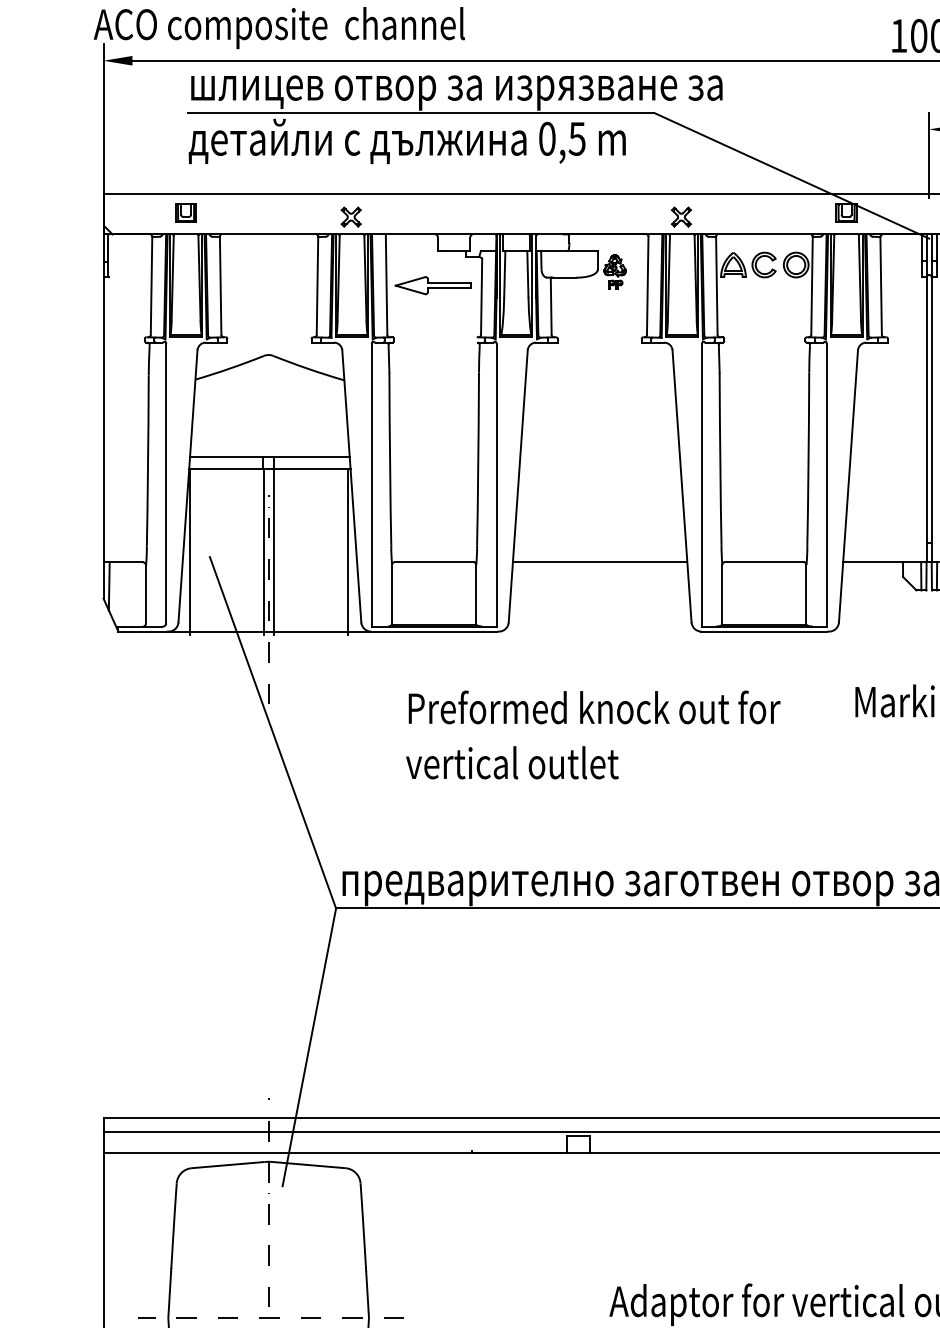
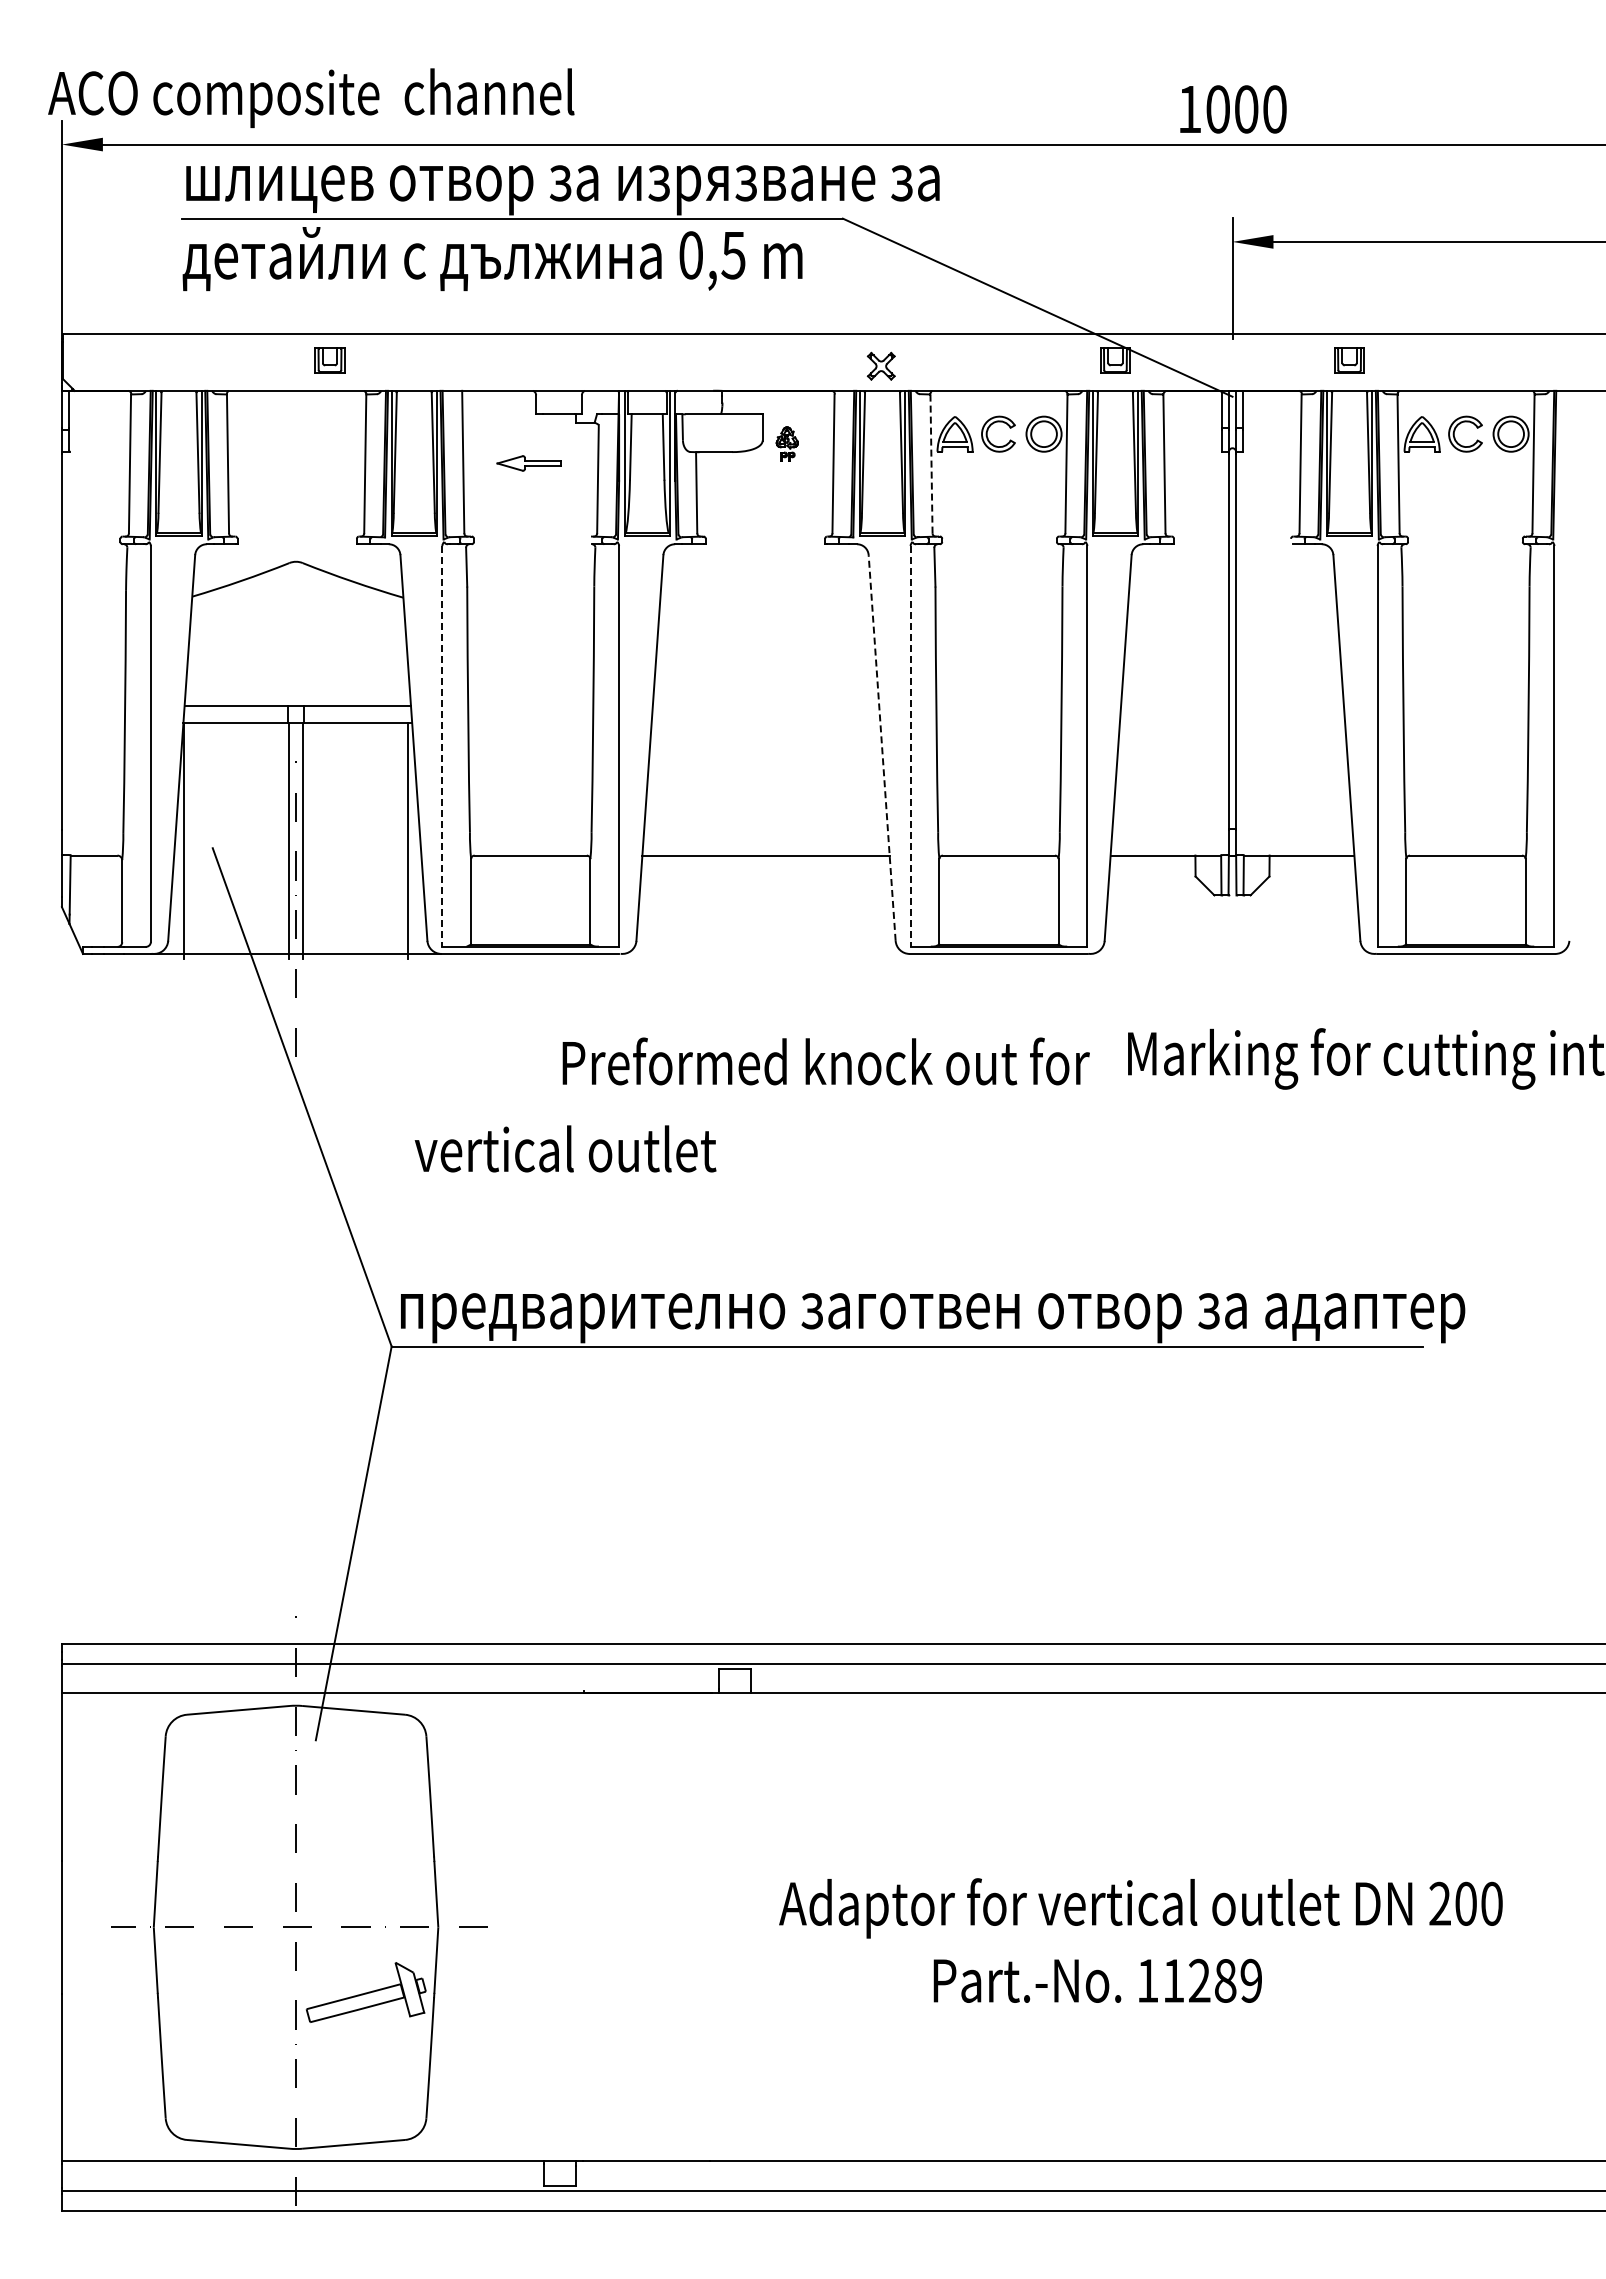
part: (185, 213) -> (329, 360), moved
part: (350, 216) -> (412, 365), removed
part: (615, 271) -> (787, 443), size x0.7
part: (433, 285) -> (529, 463), size x0.6
line: (716, 286) -> (931, 464), solid -> dashed
line: (371, 486) -> (442, 747), solid -> dashed
line: (682, 486) -> (882, 747), solid -> dashed
line: (702, 486) -> (910, 747), solid -> dashed
text: (594, 707) -> (825, 1061), moved
text: (512, 762) -> (565, 1148), moved

